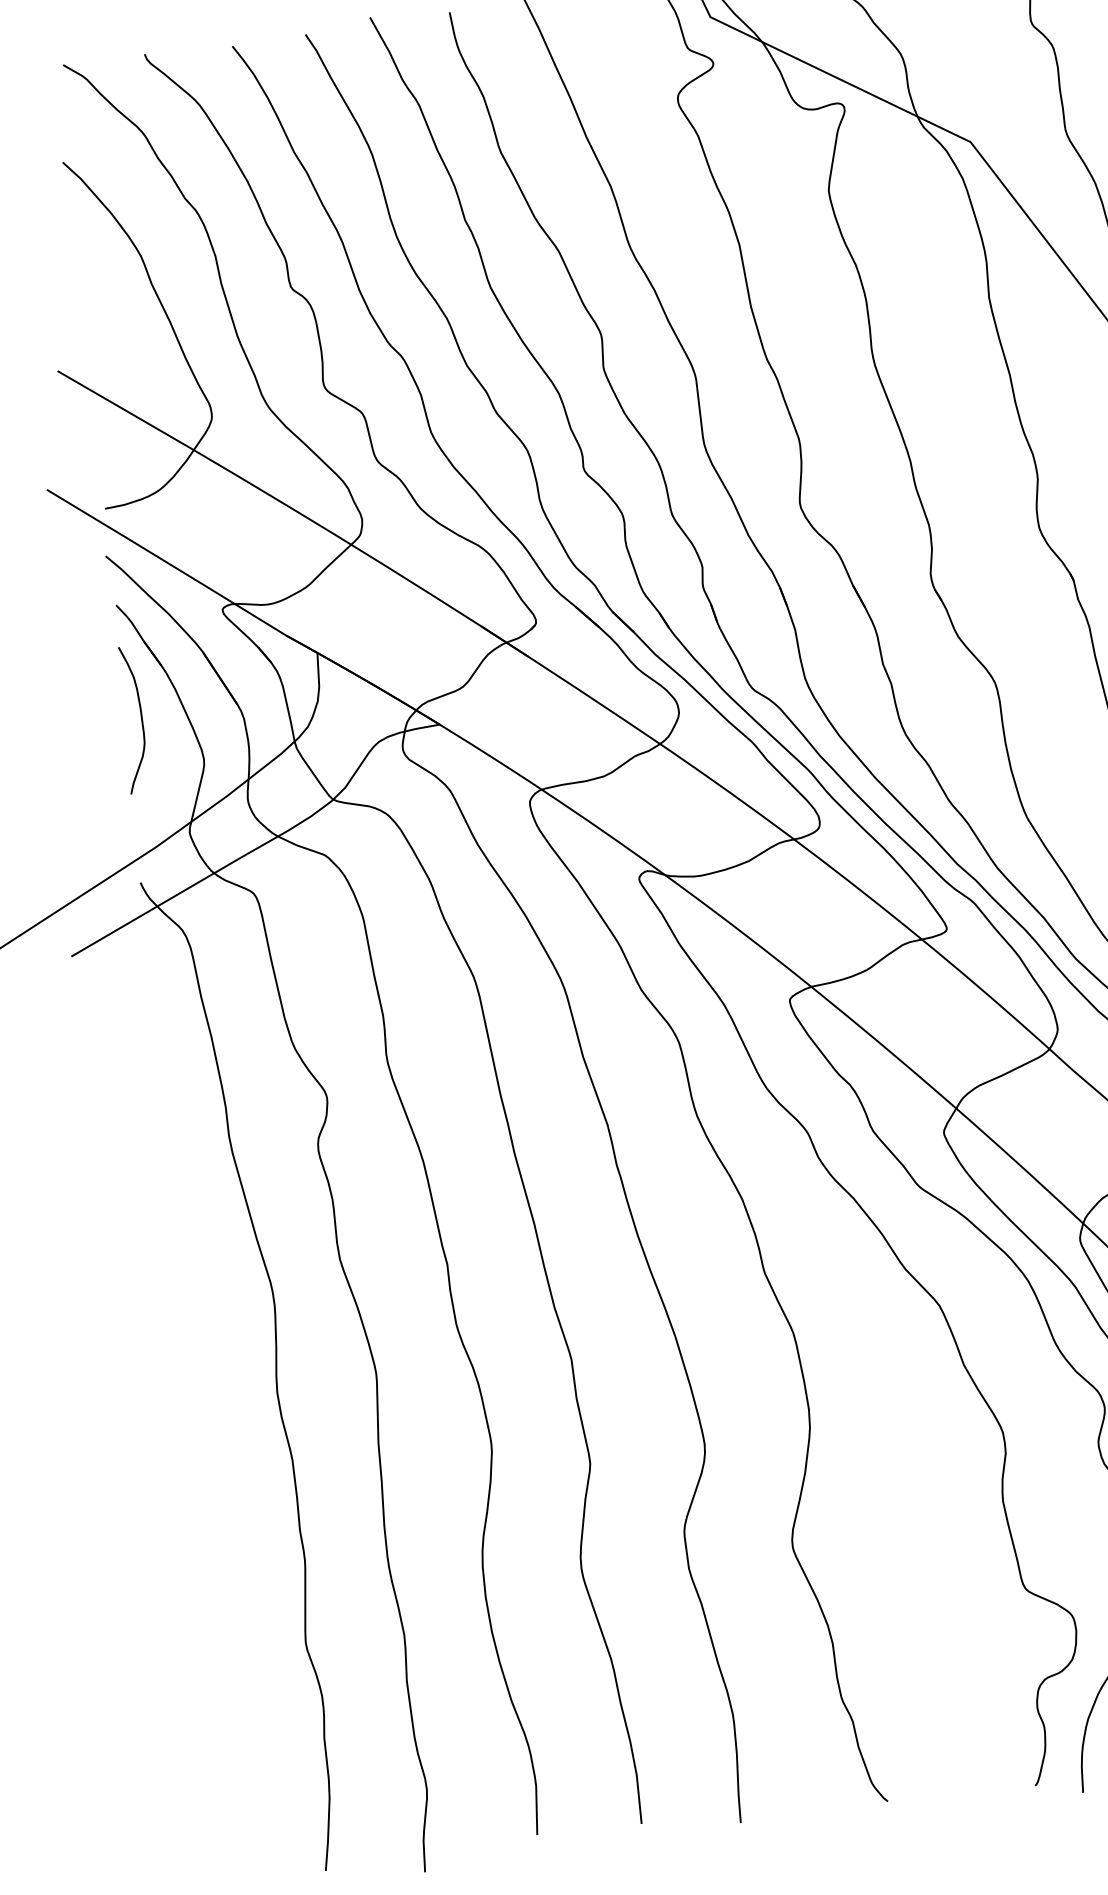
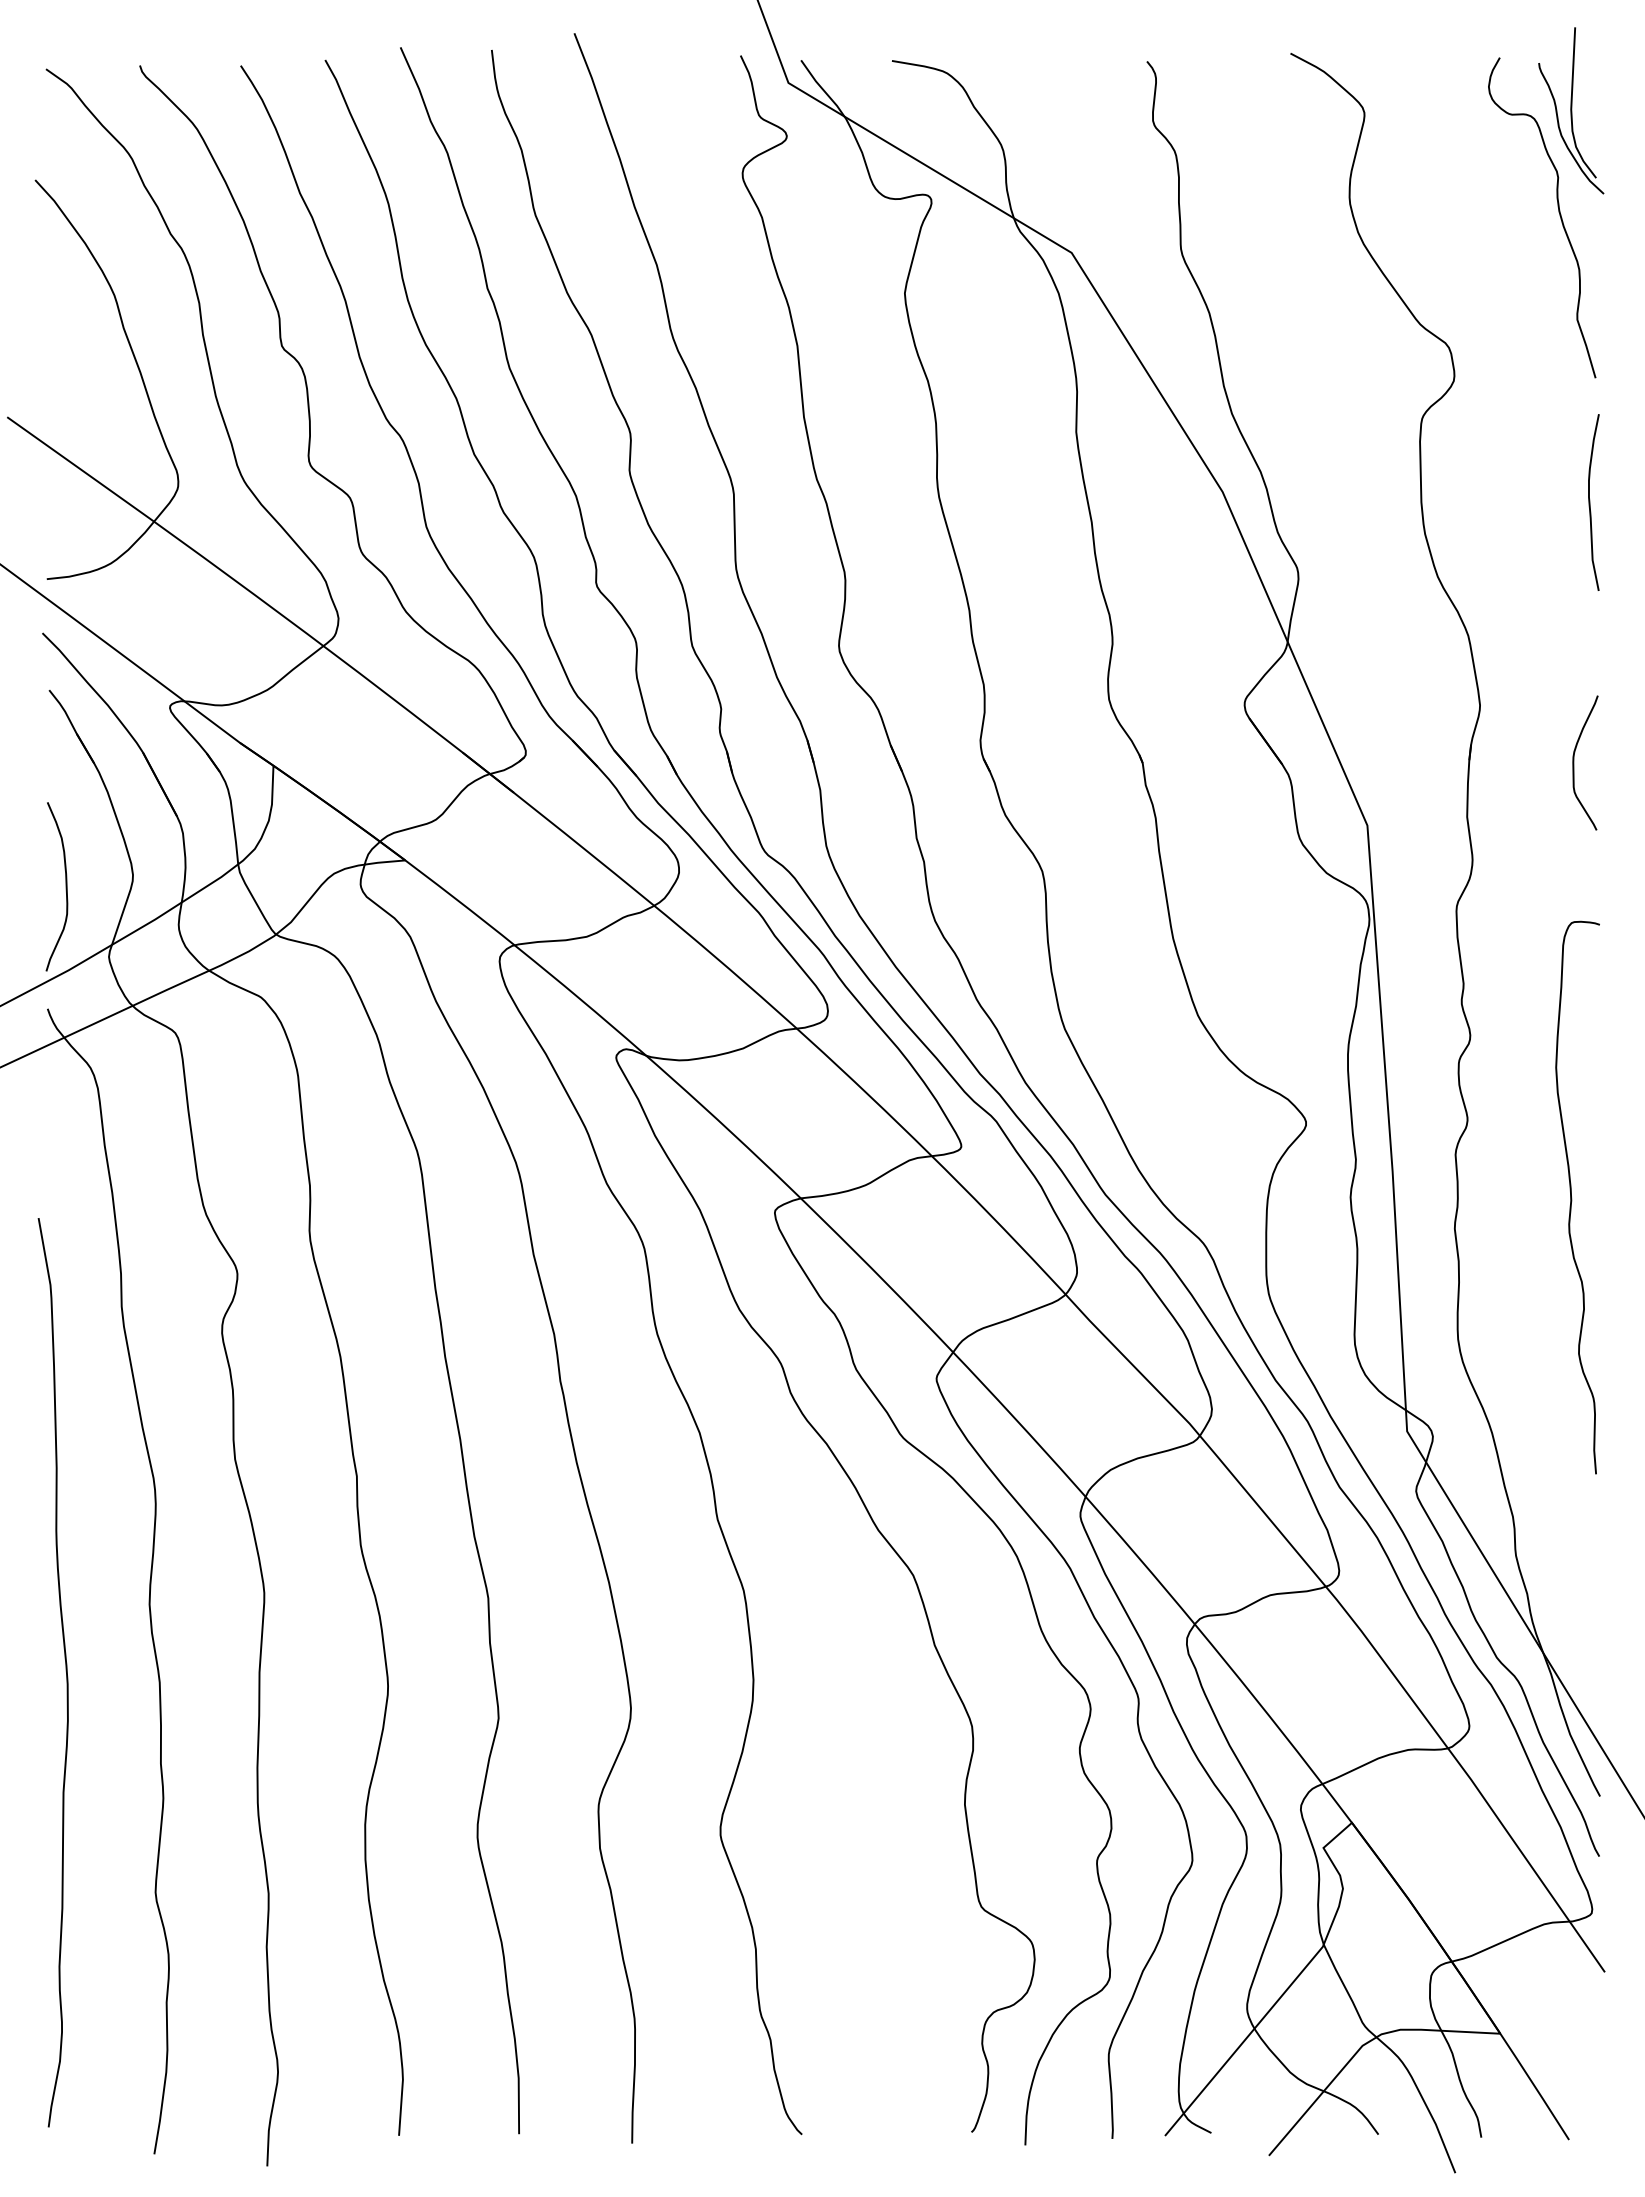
curve: (140, 719) -> (65, 886), moved
curve: (209, 1457) -> (65, 1671), added

